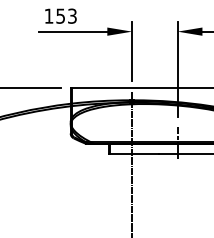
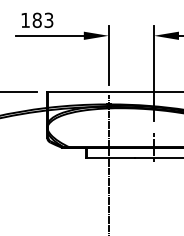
text: (60, 15) -> (37, 19), 153 -> 183

